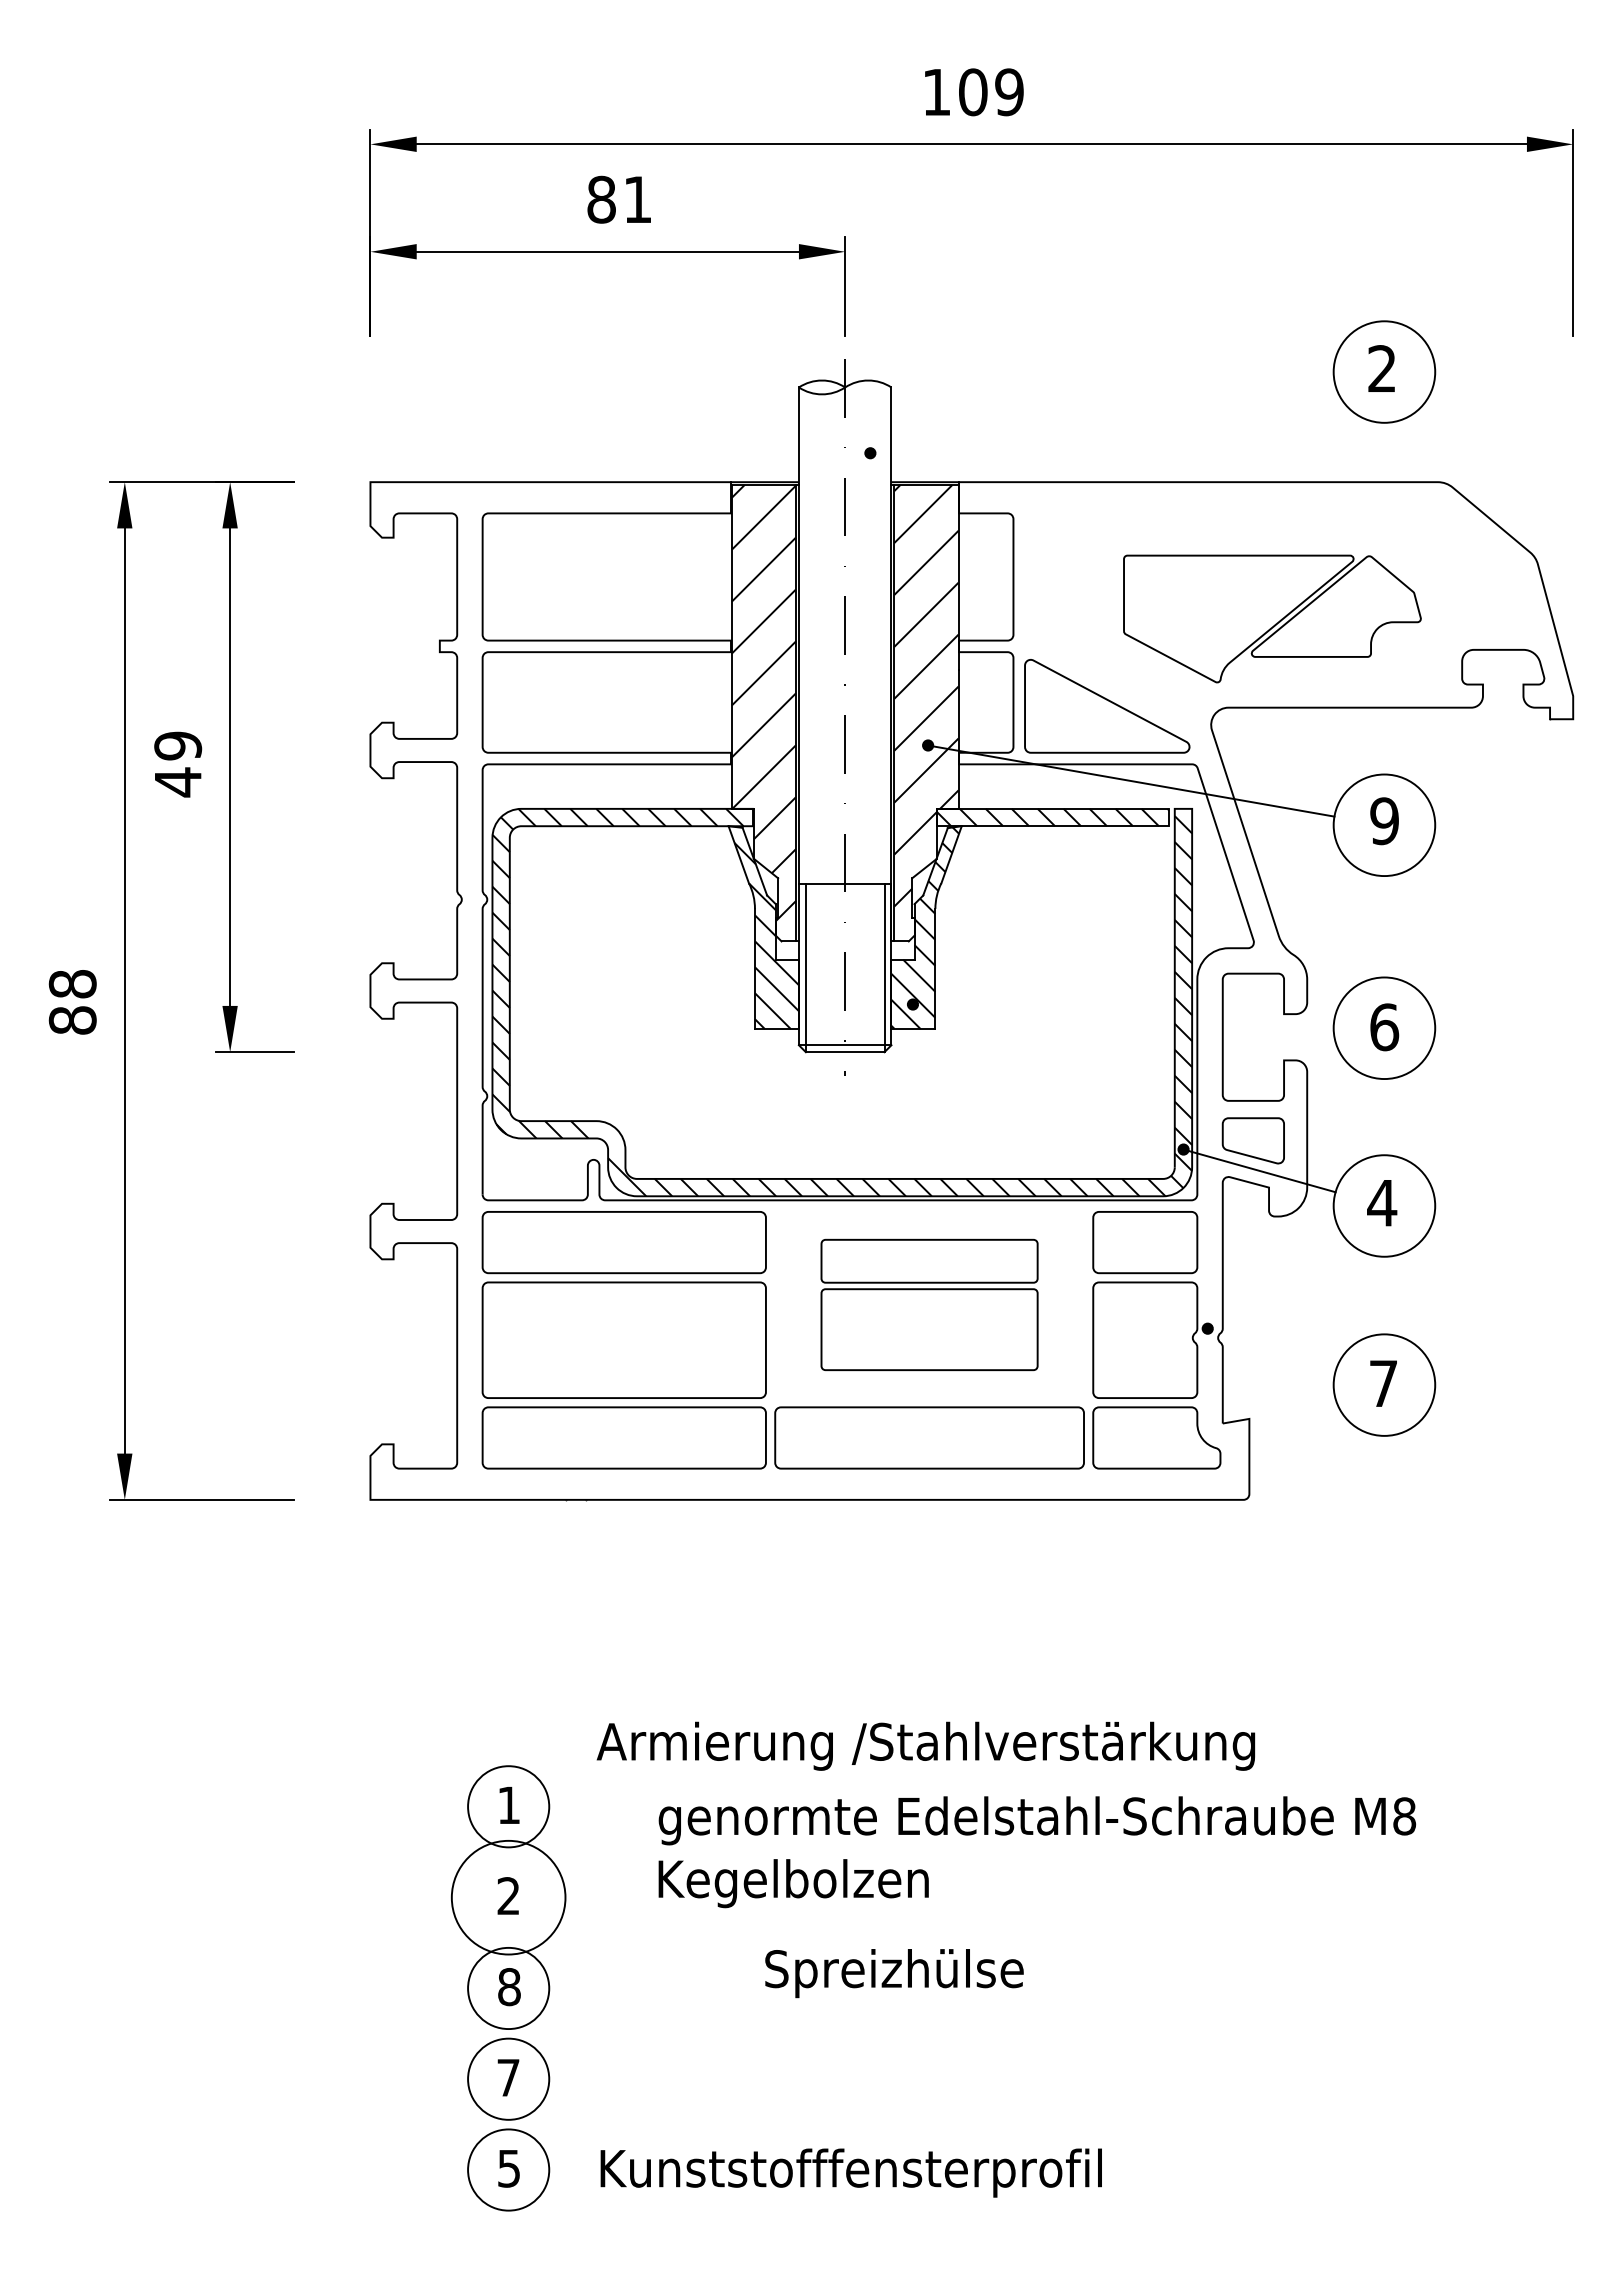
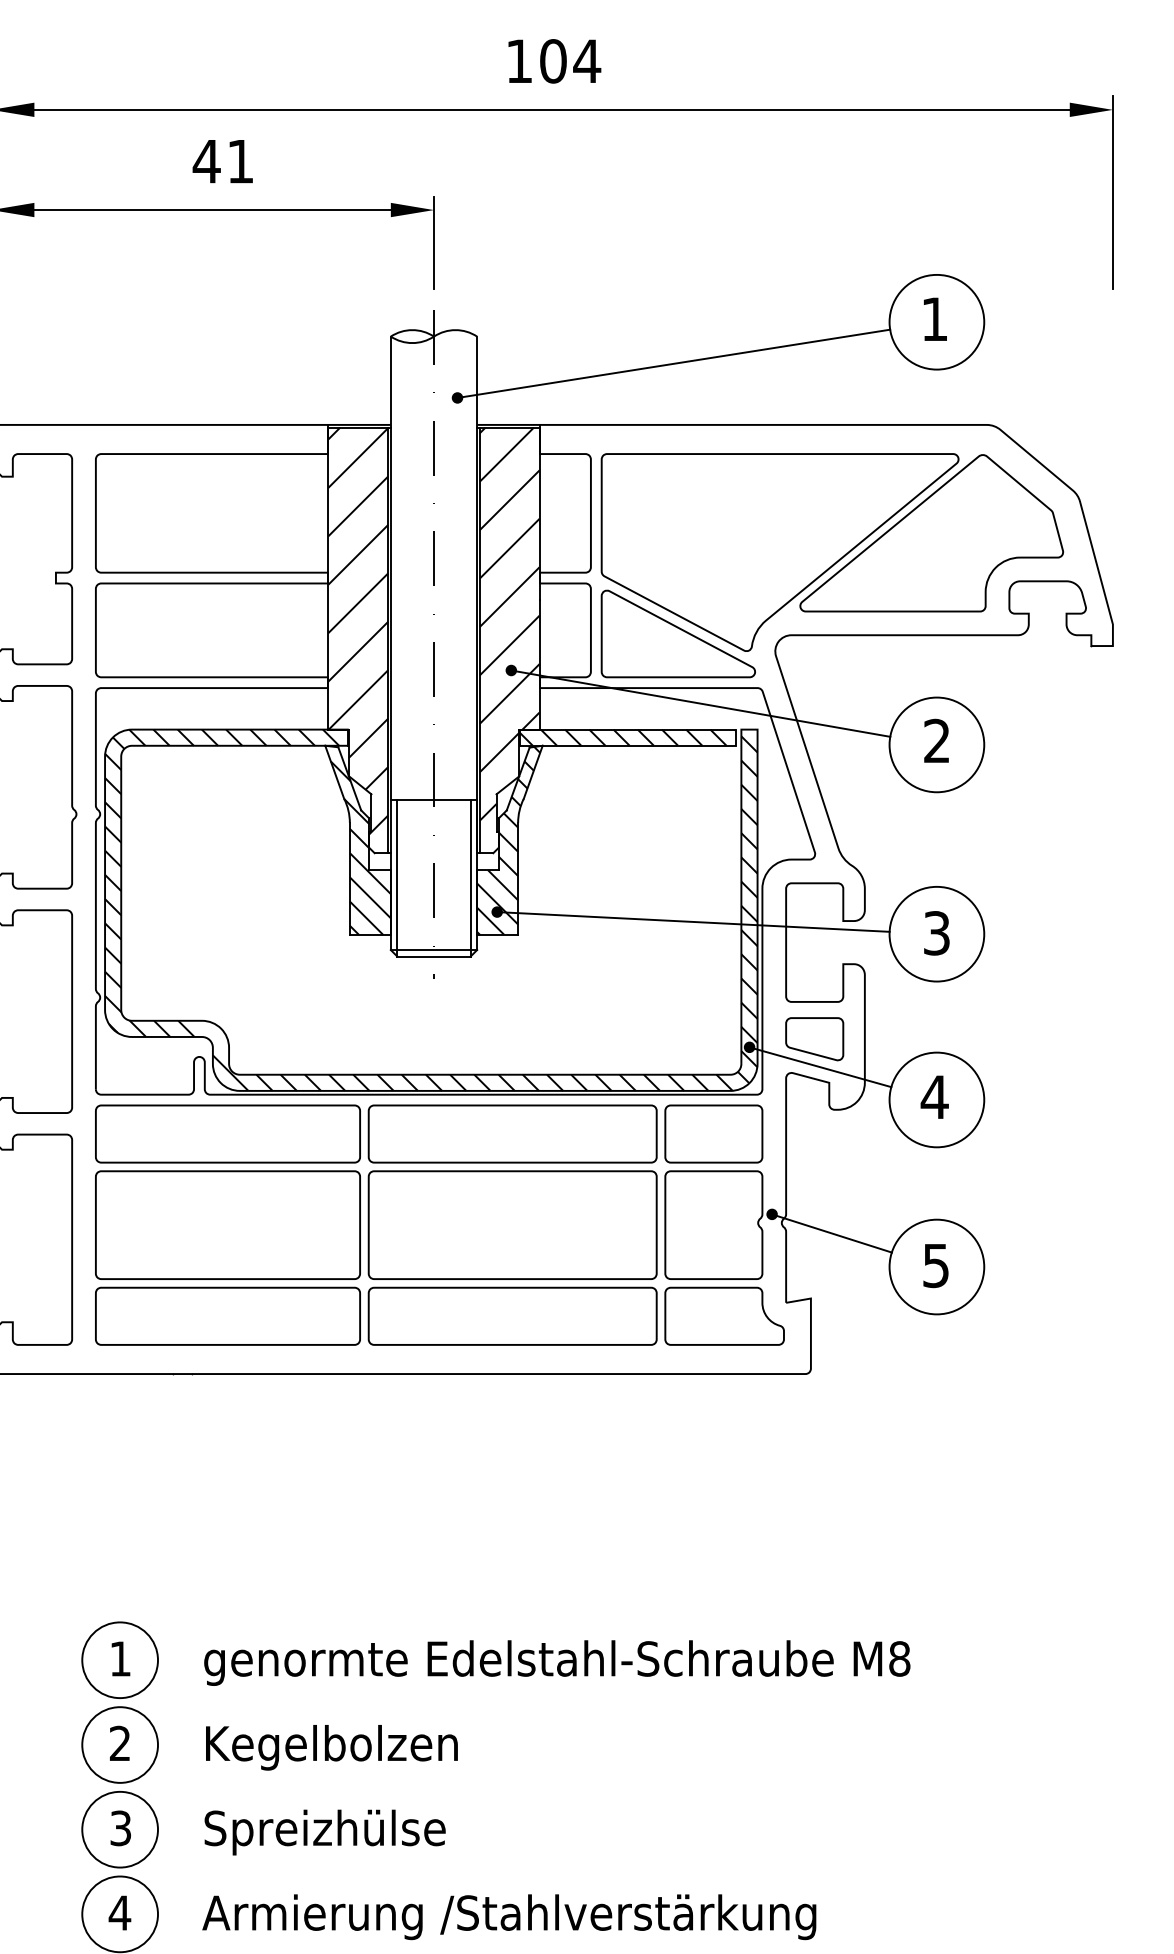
text: (1009, 92) -> (587, 61), 109 -> 104
text: (601, 199) -> (206, 161), 81 -> 41
text: (1381, 368) -> (934, 318), 2 -> 1
line: (1102, 416) -> (673, 363), added
part: (1272, 618) -> (832, 552), size x1.67
text: (1384, 821) -> (936, 741), 9 -> 2
line: (1122, 1014) -> (692, 921), added
text: (1384, 1027) -> (936, 933), 6 -> 3
part: (929, 1304) -> (512, 1191), size x1.43
line: (1271, 1348) -> (831, 1232), added
text: (1383, 1383) -> (936, 1265), 7 -> 5
text: (925, 1745) -> (508, 1916), moved
text: (1037, 1820) -> (557, 1662), moved
text: (793, 1883) -> (331, 1747), moved
circle: (508, 1897) -> (120, 1744), size x0.71
text: (894, 1973) -> (325, 1832), moved
text: (509, 1987) -> (120, 1828), 8 -> 3
text: (508, 2077) -> (120, 1912), 7 -> 4

